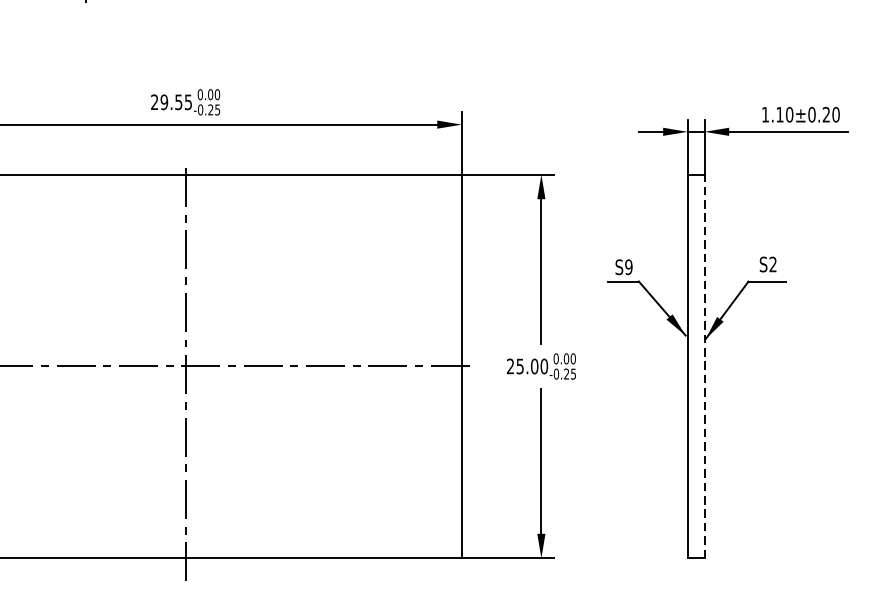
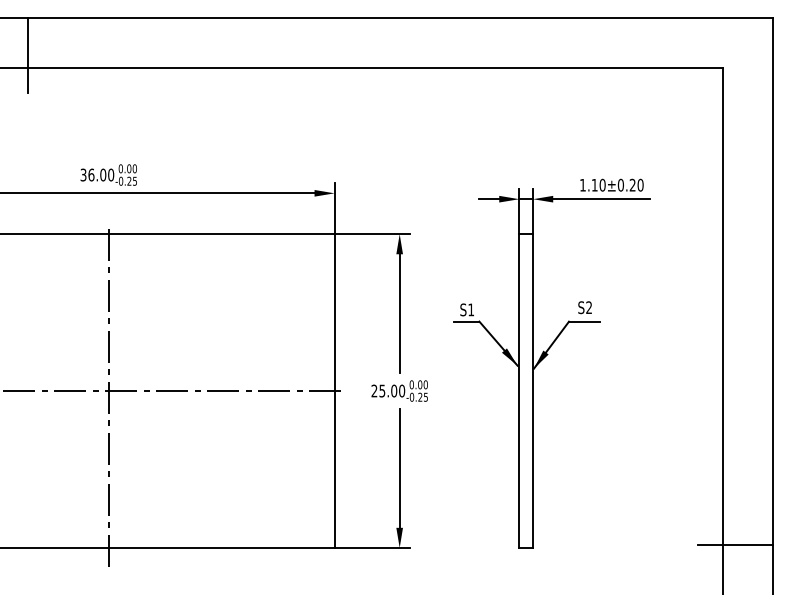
text: (171, 101) -> (97, 174), 29.55 -> 36.00
text: (629, 266) -> (471, 309), S9 -> S1
line: (705, 367) -> (533, 391), dashed -> solid

